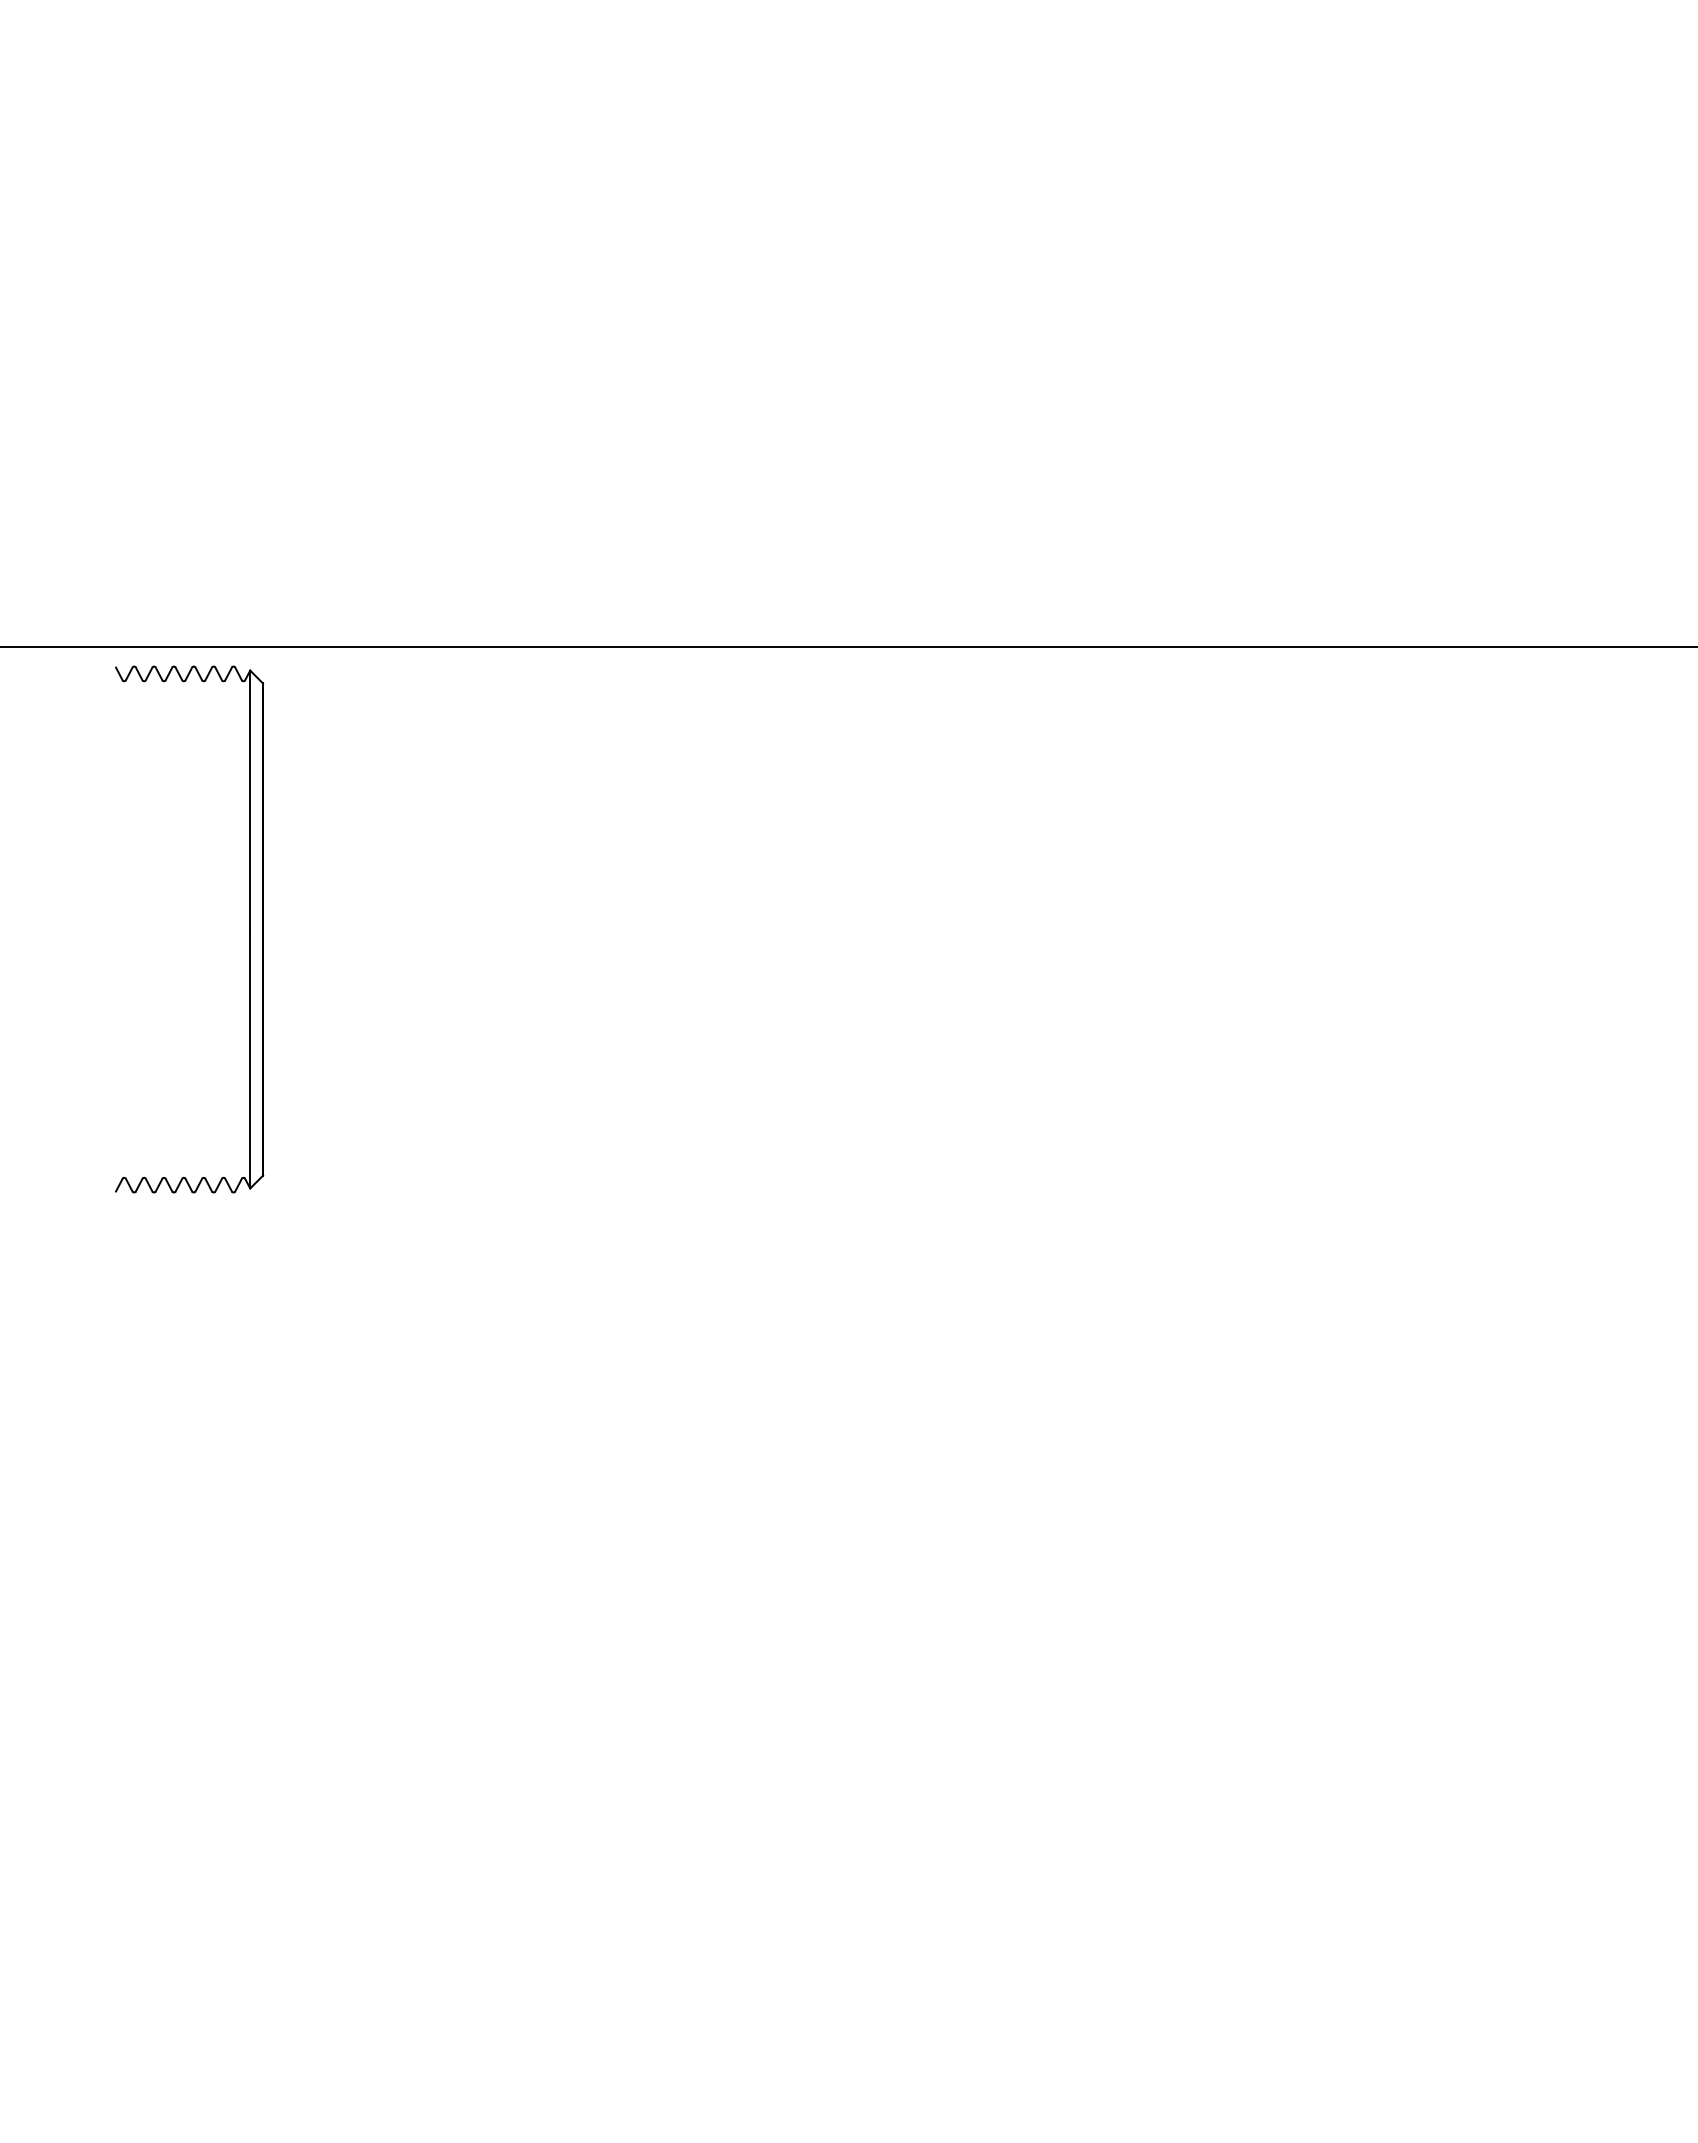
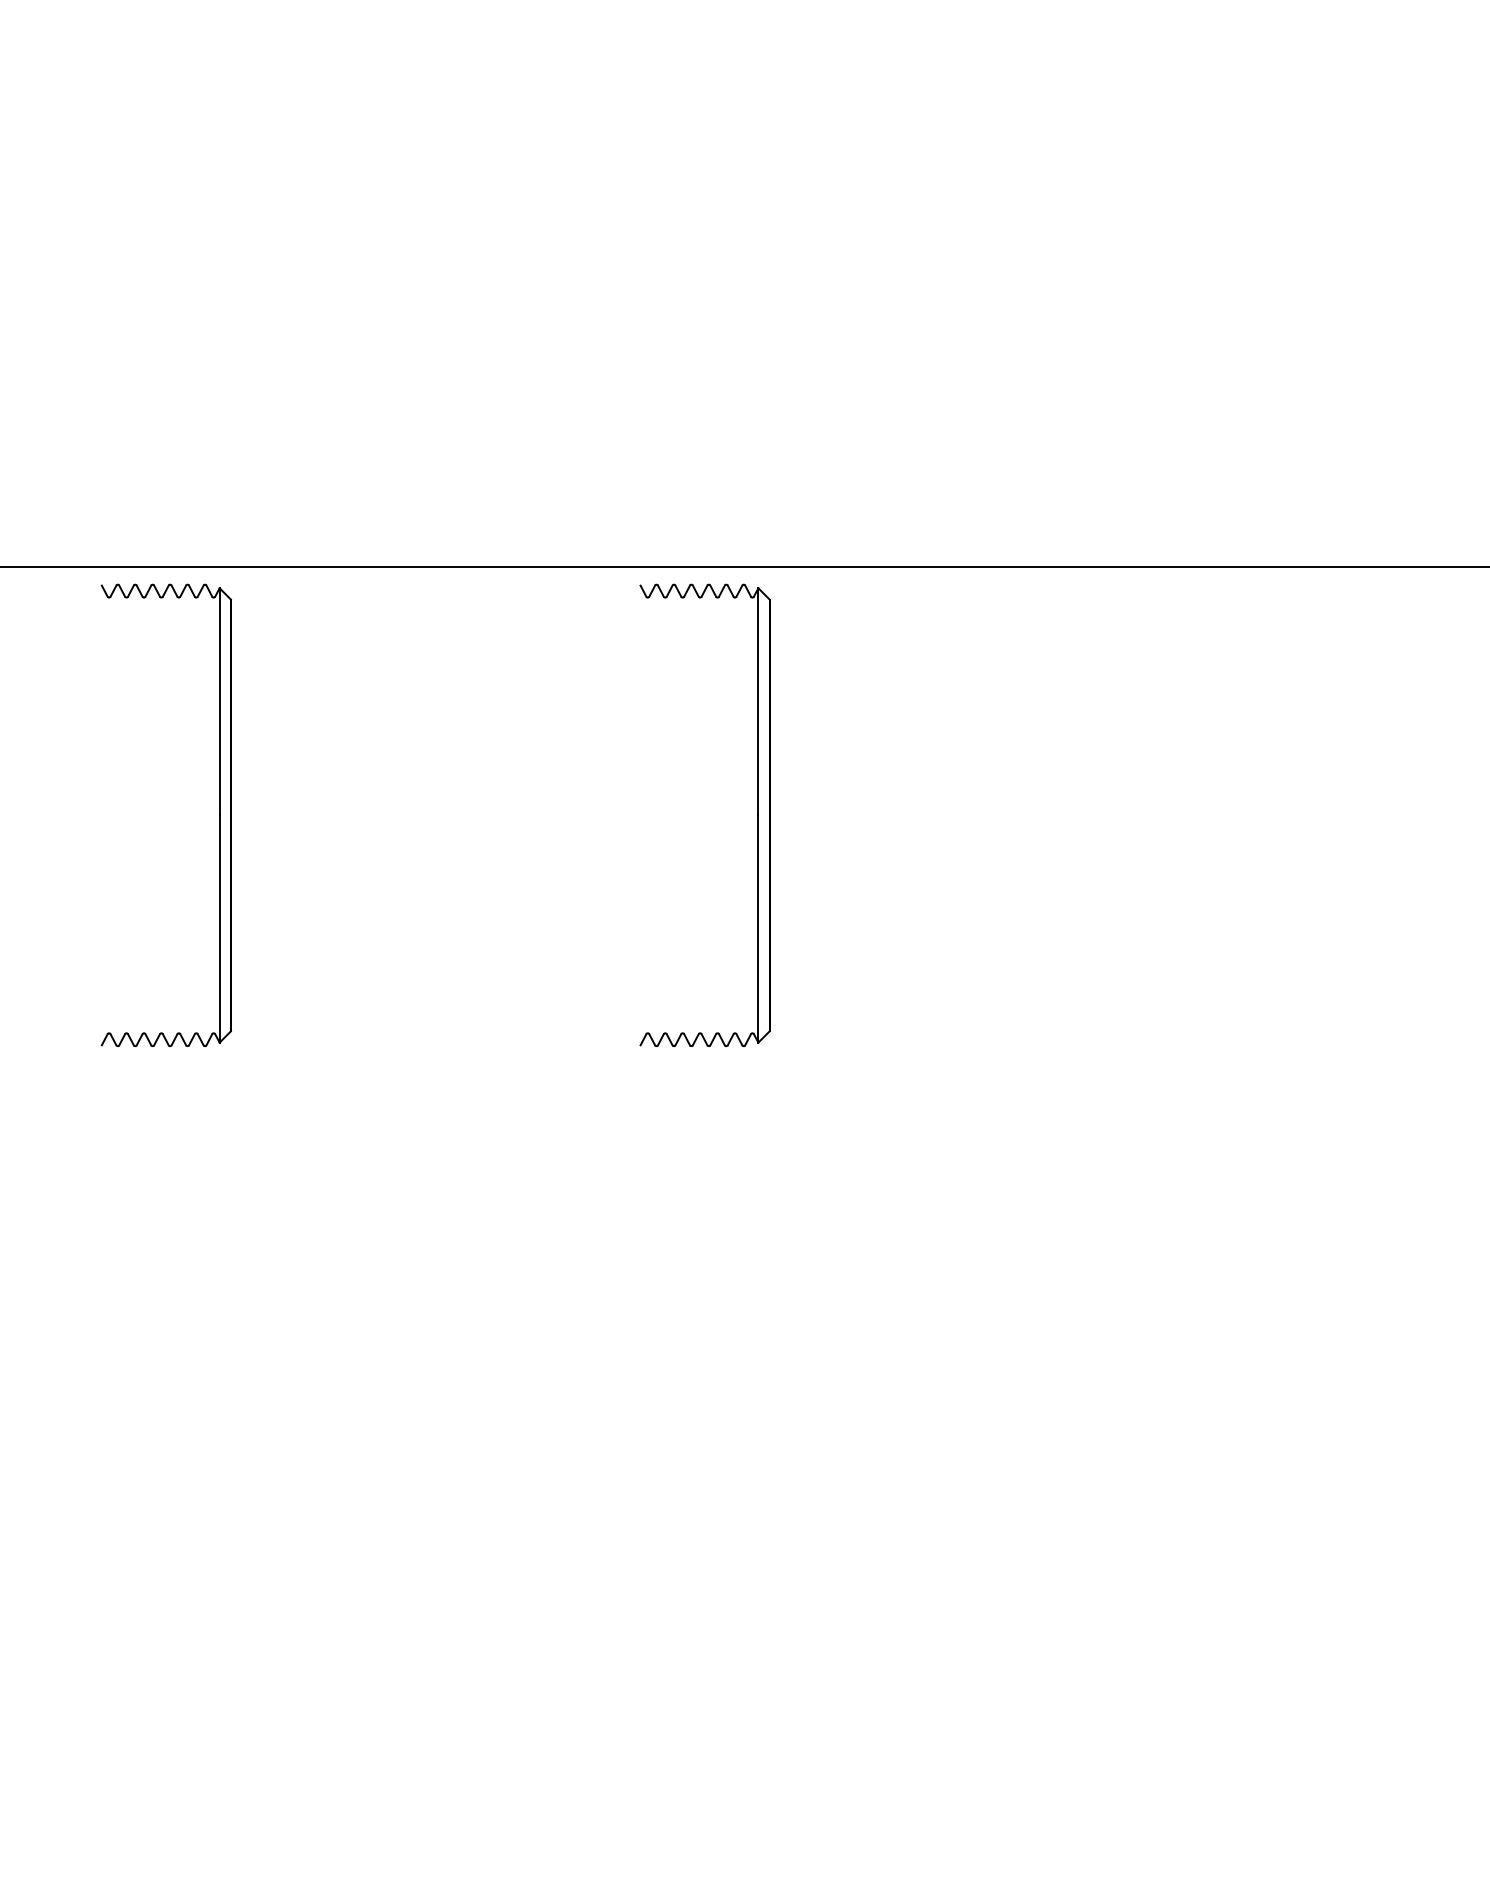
part: (863, 929) -> (757, 815), added

